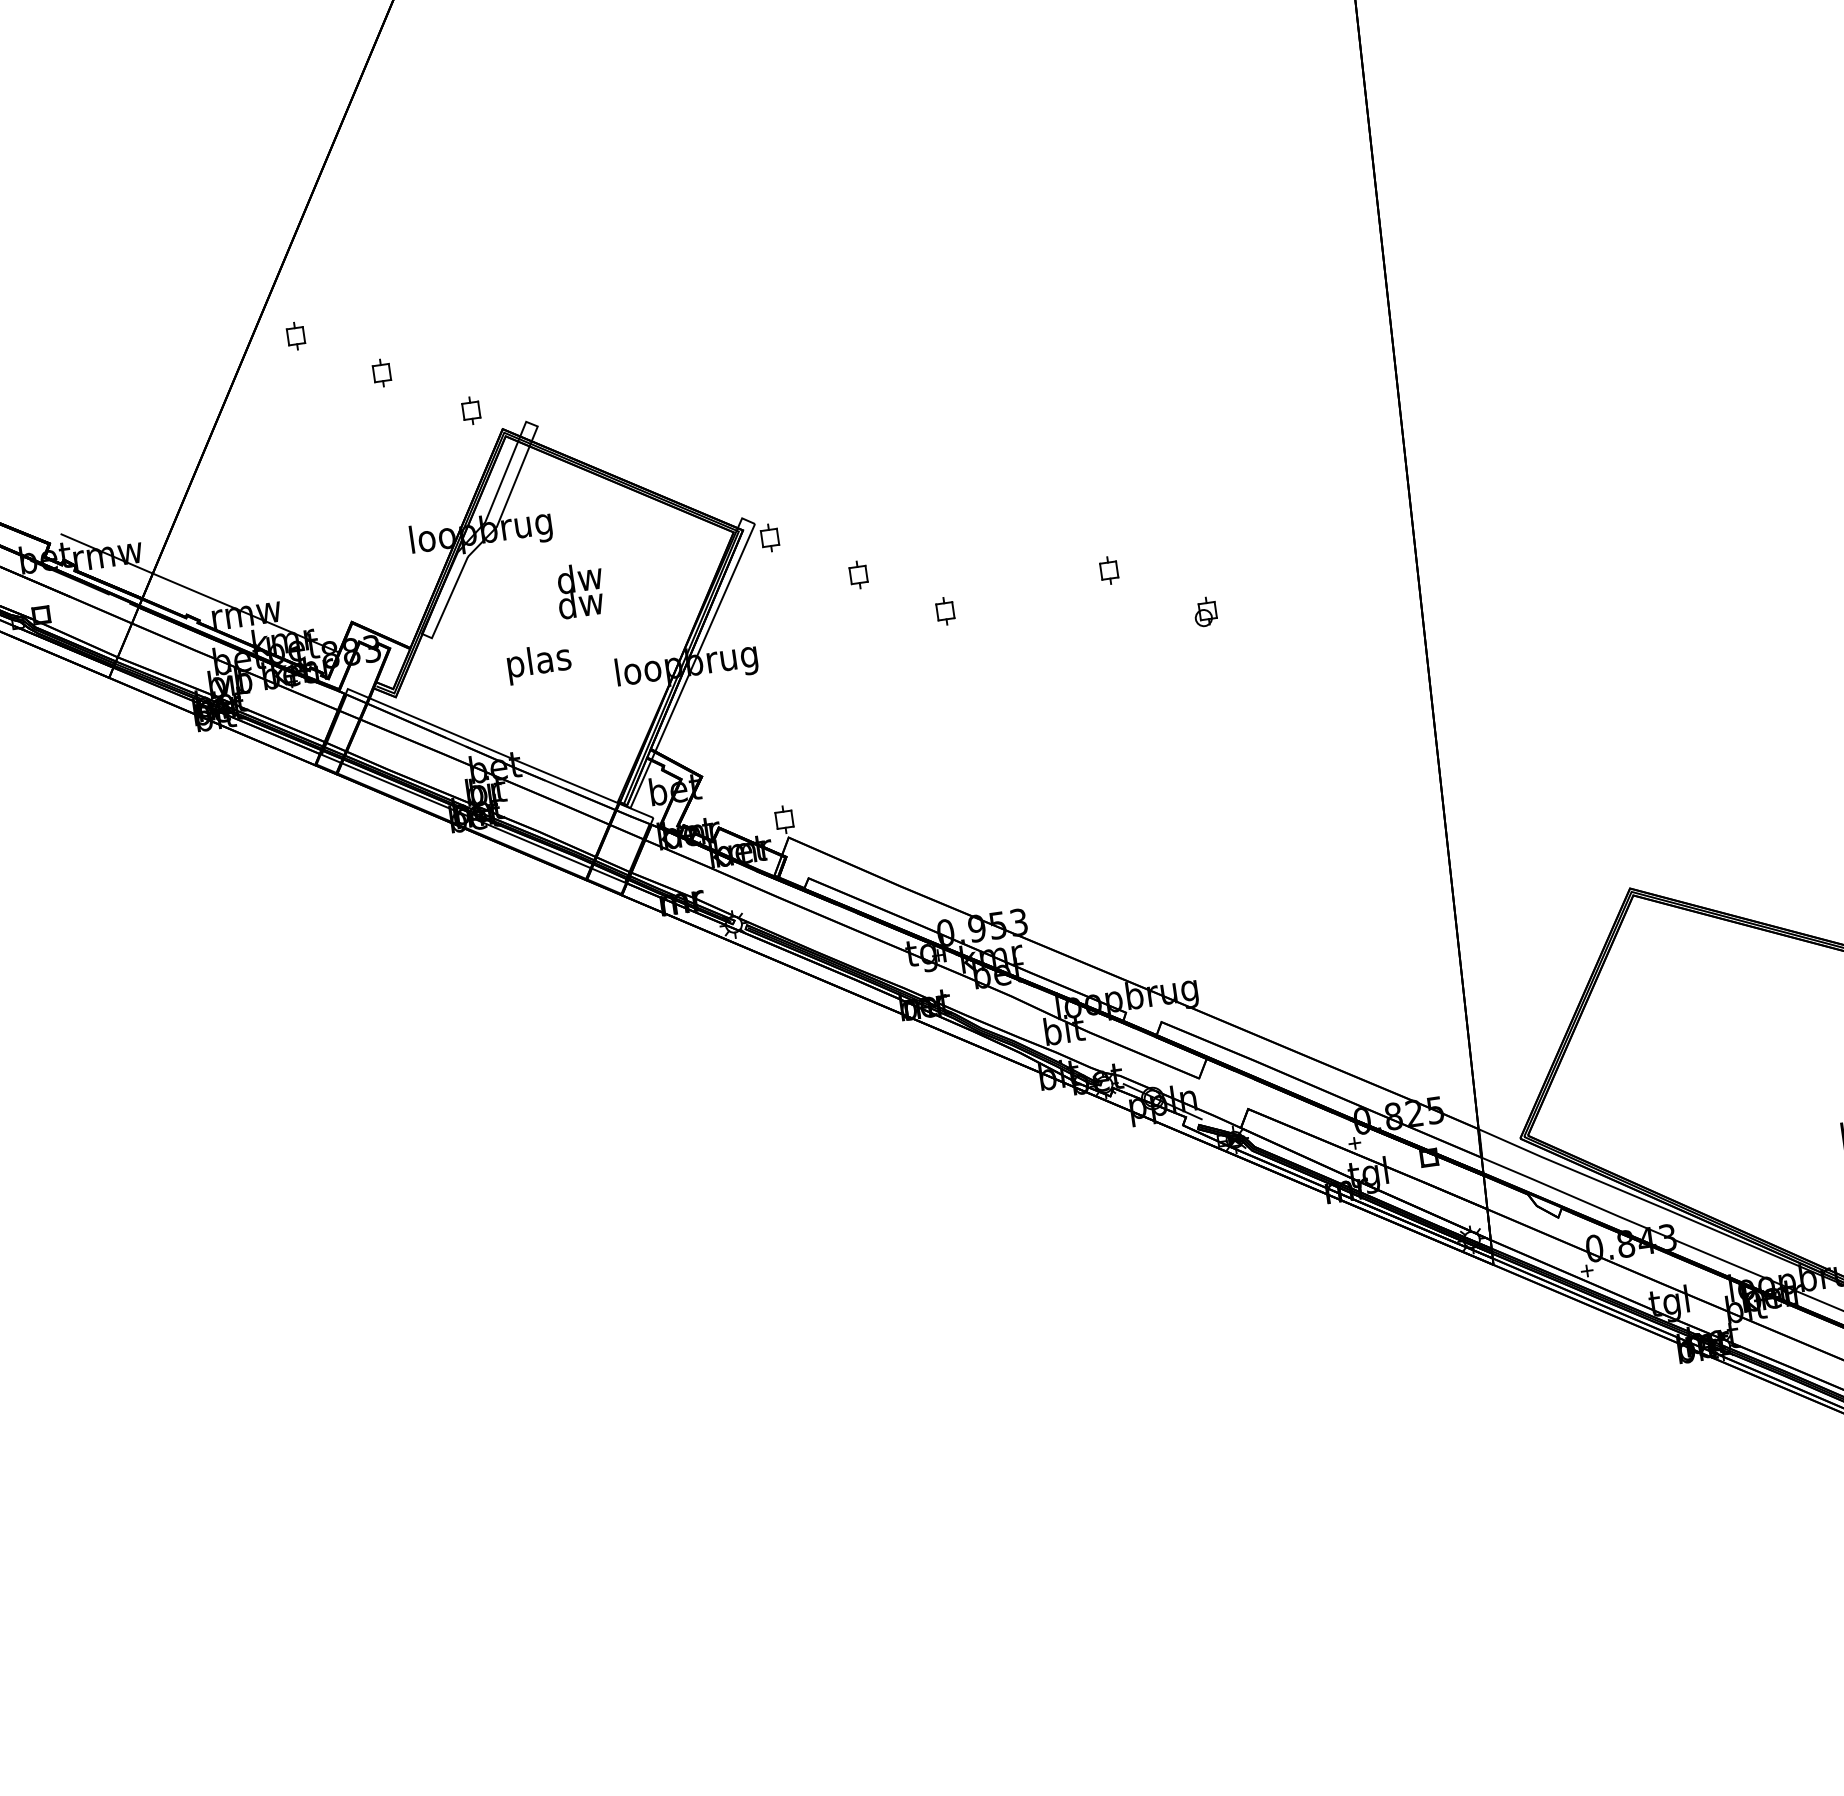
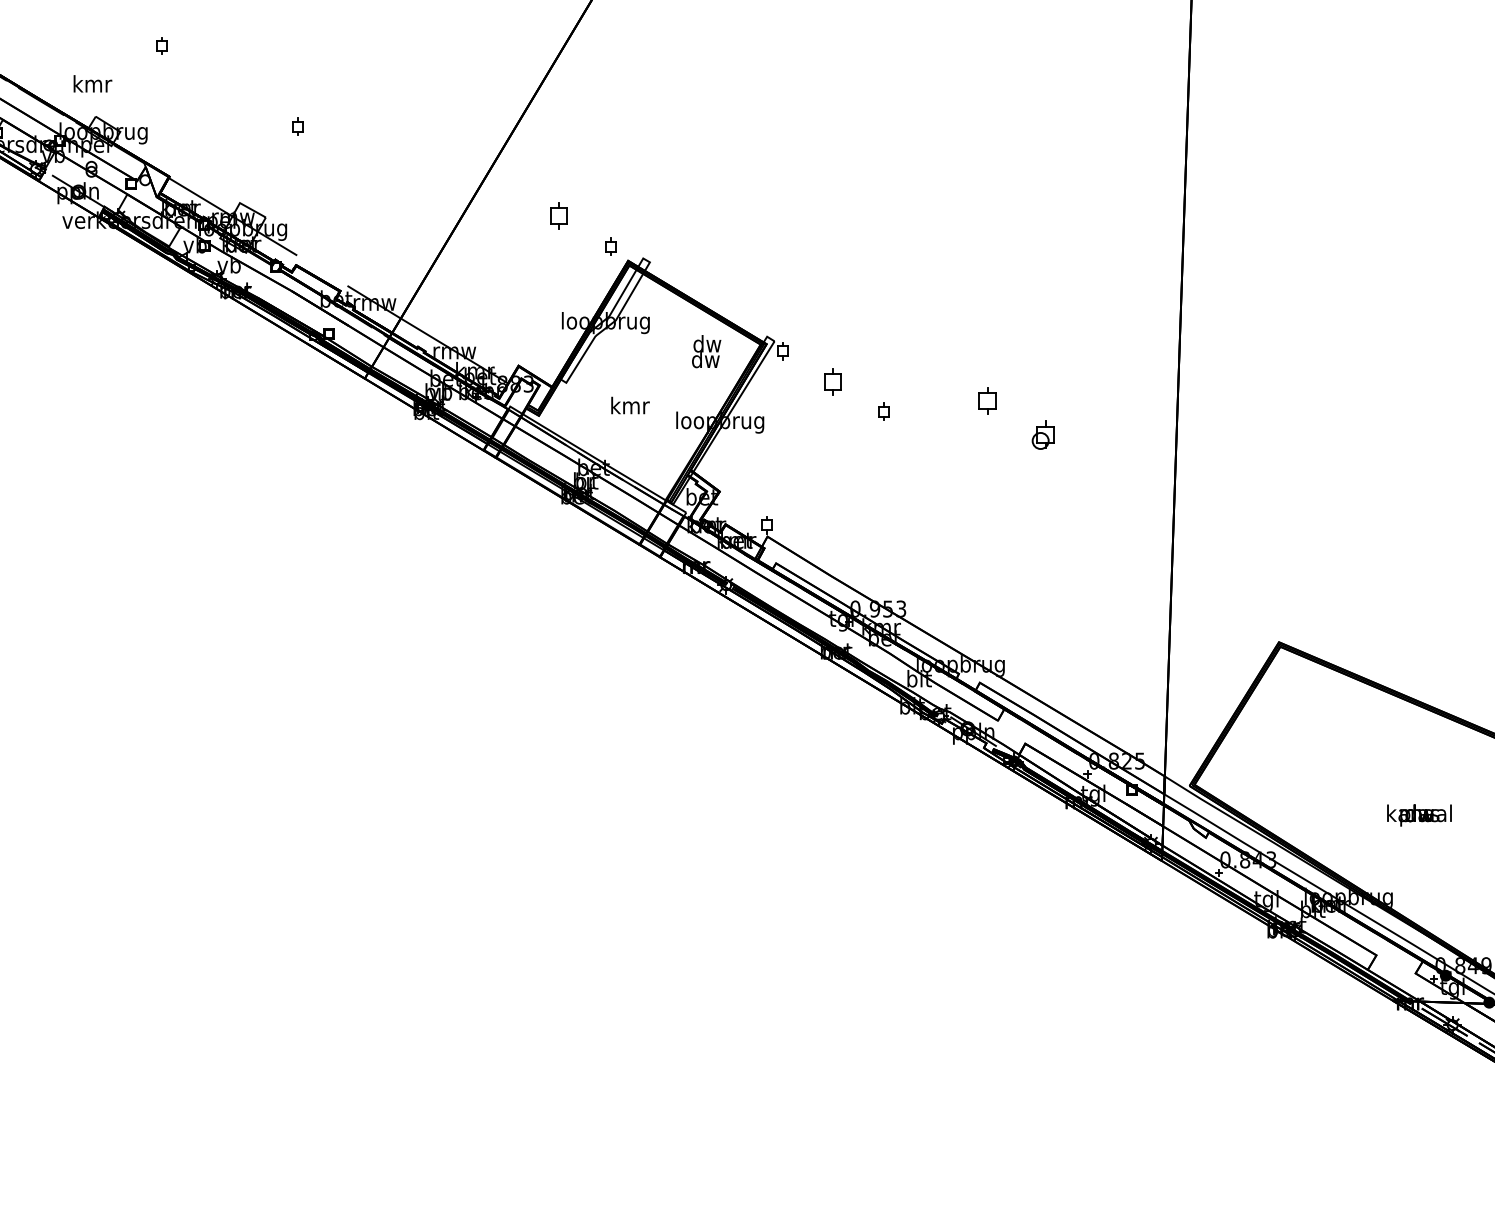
part: (295, 336) -> (509, 185), removed
part: (380, 372) -> (558, 215), size x1.6
part: (1108, 571) -> (987, 401), size x1.6
part: (858, 574) -> (833, 381), size x1.6
text: (580, 590) -> (706, 351), moved
part: (1204, 611) -> (1042, 434), size x1.6
text: (538, 663) -> (629, 407), plas -> kmr

